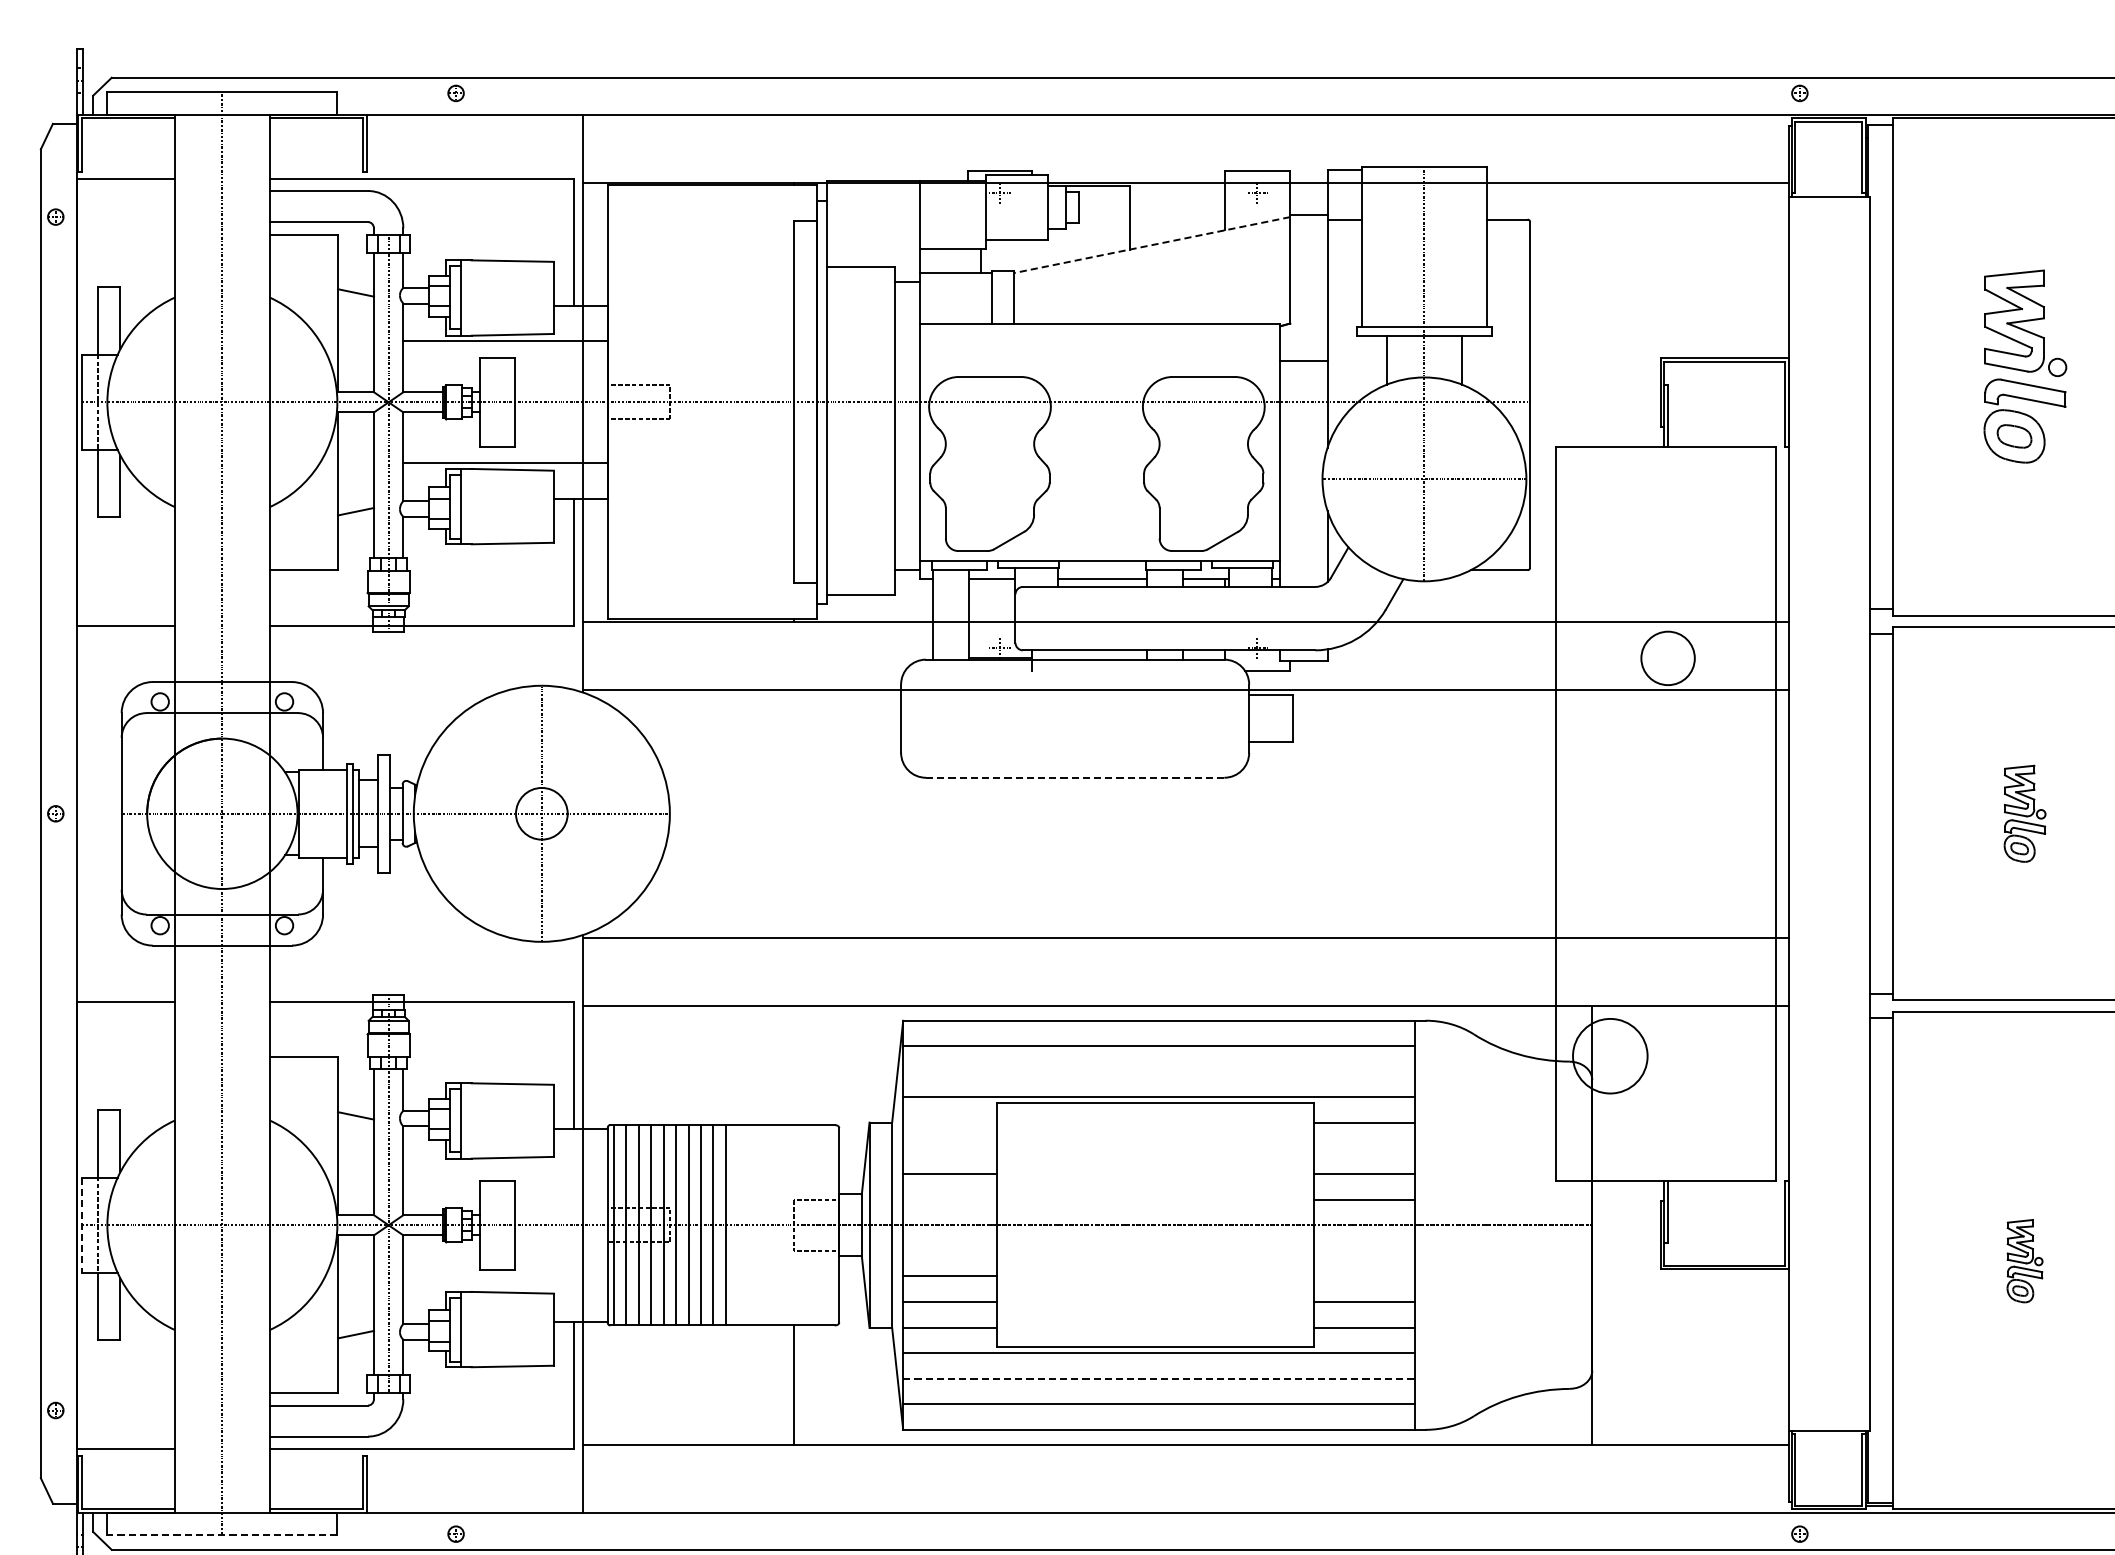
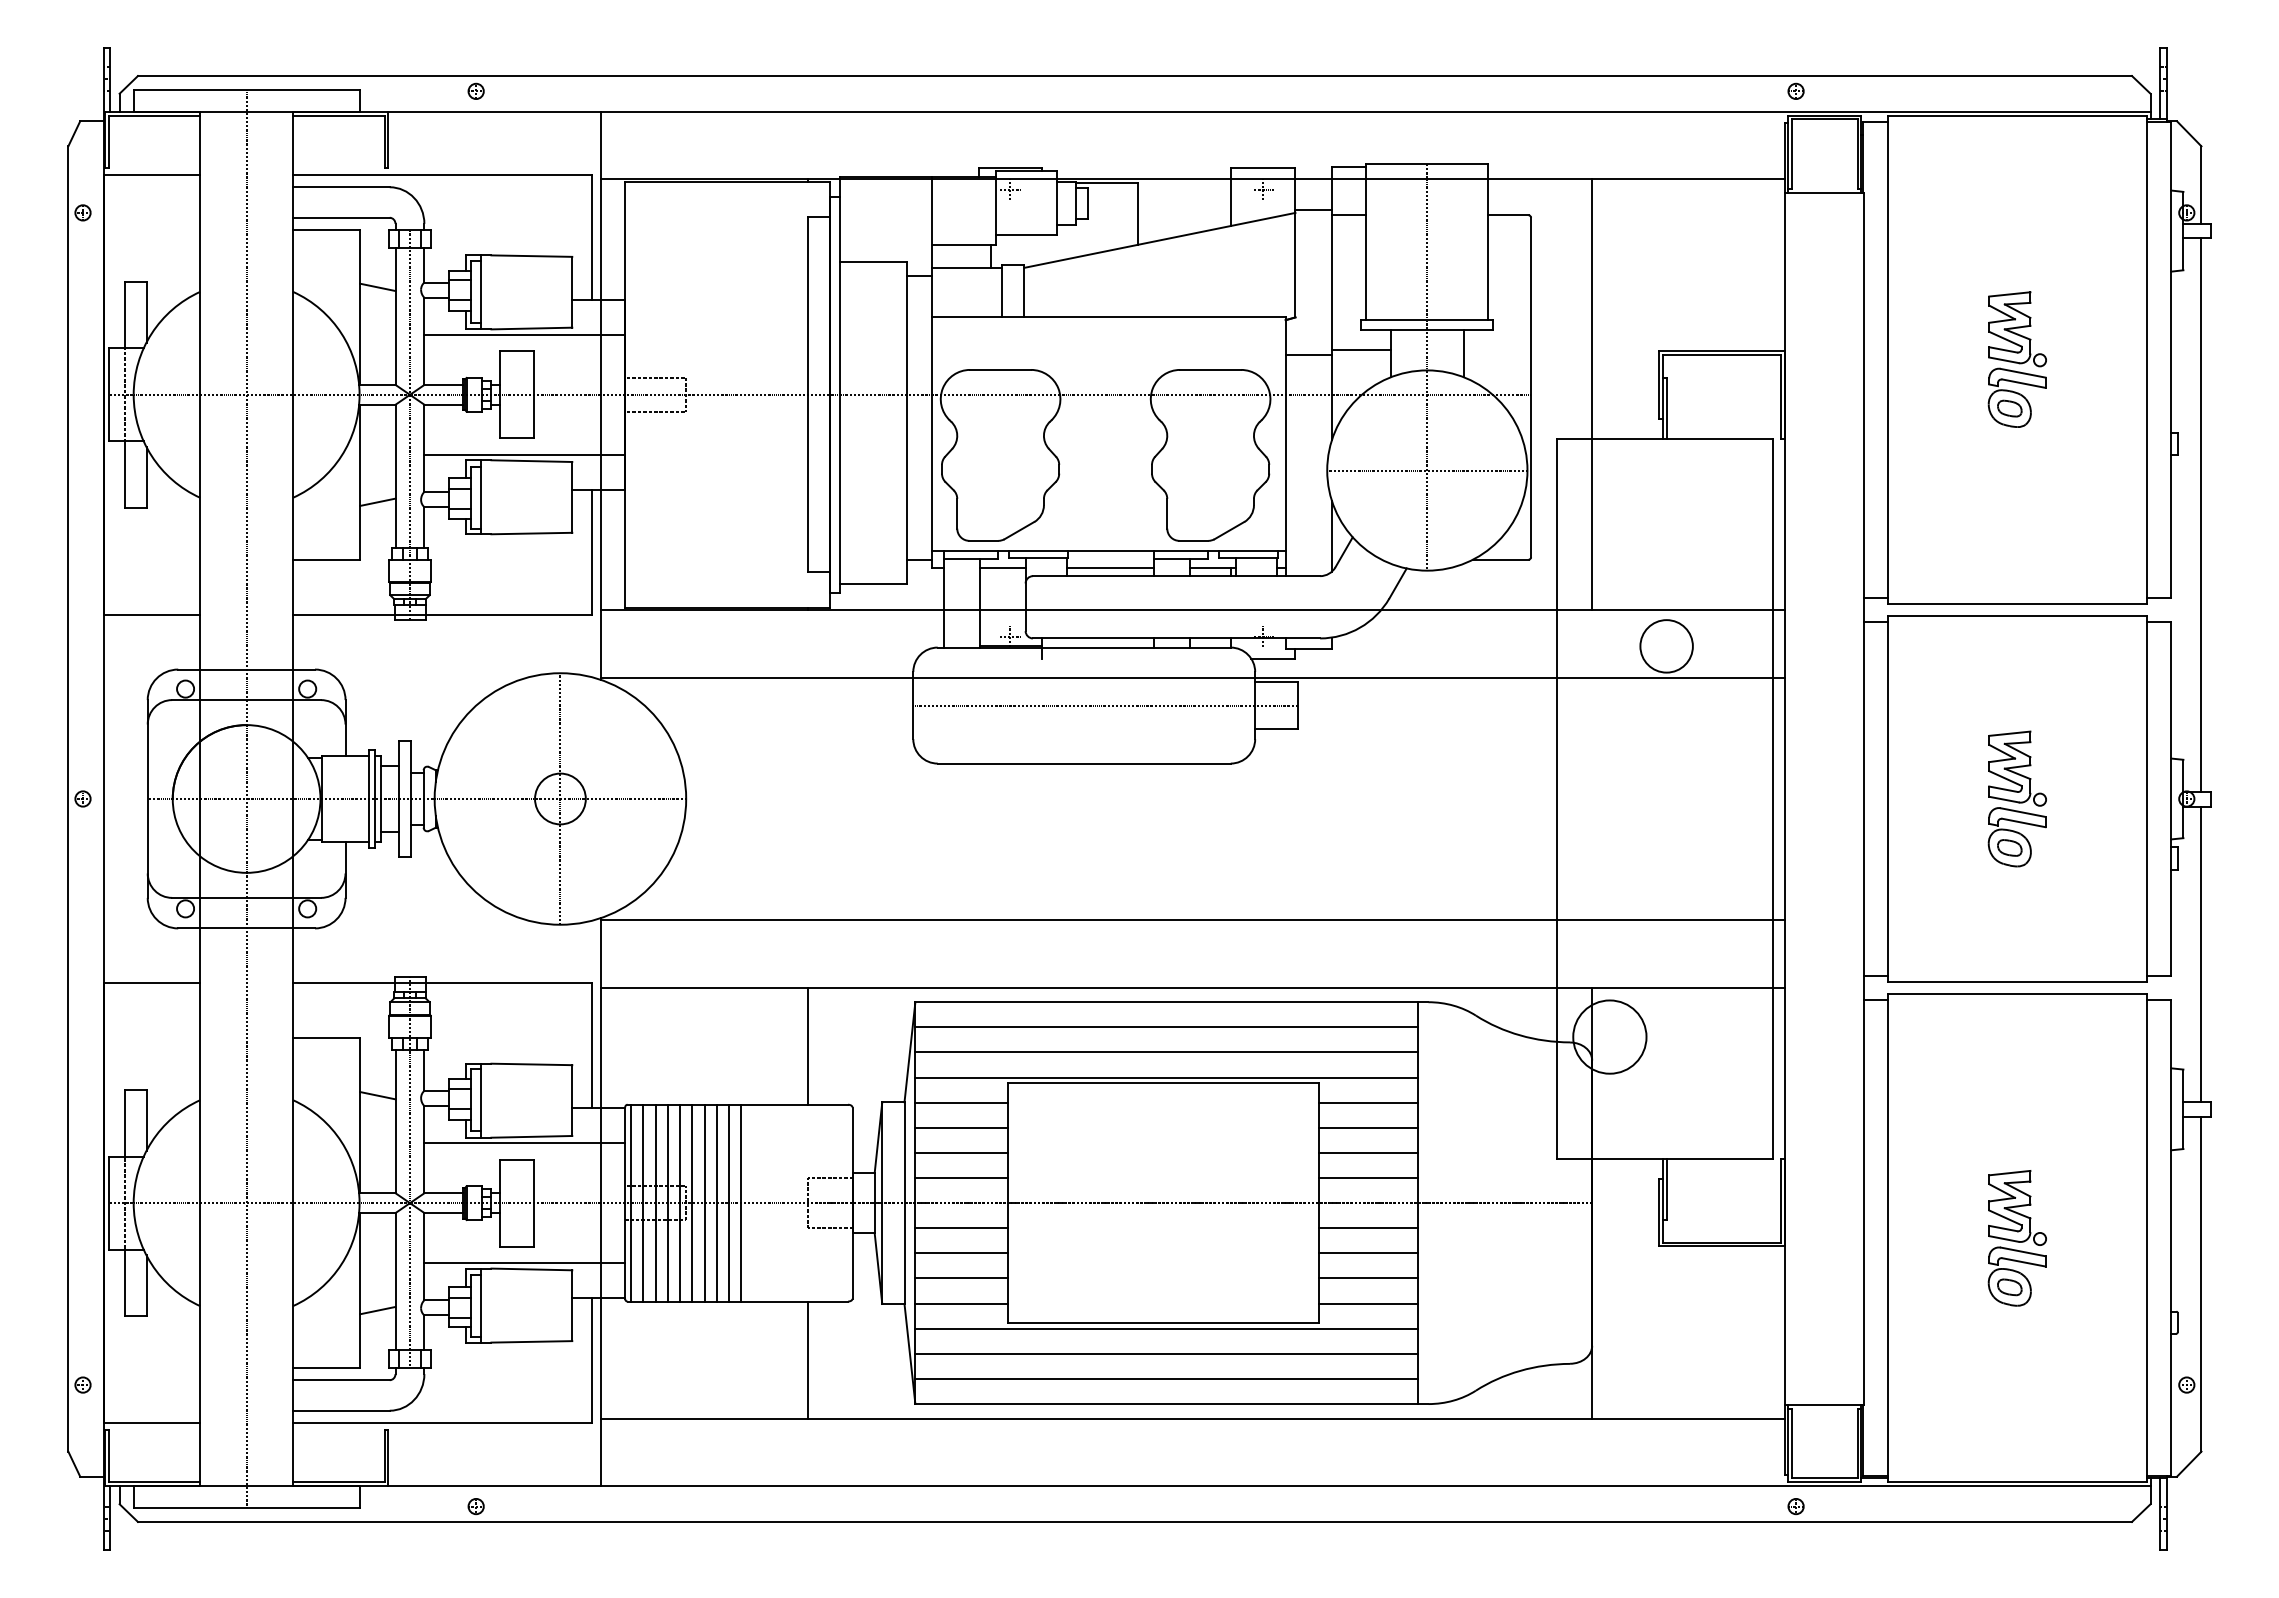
line: (1151, 245) -> (1159, 240), dashed -> solid
line: (1357, 356) -> (1361, 349), added
part: (2024, 366) -> (2016, 359), size x0.71
line: (1592, 401) -> (1592, 394), added
line: (1096, 718) -> (1105, 705), added
line: (1075, 777) -> (1084, 763), dashed -> solid
part: (2024, 813) -> (2016, 798), size x1.43
line: (794, 1064) -> (808, 1045), added
line: (1158, 1071) -> (1166, 1052), added
line: (950, 1122) -> (961, 1102), added
line: (950, 1148) -> (961, 1127), added
line: (1363, 1148) -> (1367, 1127), added
line: (505, 1164) -> (524, 1143), added
line: (950, 1200) -> (961, 1178), added
line: (81, 1225) -> (108, 1203), dashed -> solid
line: (950, 1251) -> (961, 1228), added
line: (1363, 1251) -> (1367, 1228), added
part: (2024, 1261) -> (2016, 1238), size x1.67
line: (1363, 1276) -> (1367, 1253), added
line: (505, 1285) -> (524, 1262), added
line: (1158, 1378) -> (1166, 1353), dashed -> solid
line: (222, 1535) -> (246, 1507), dashed -> solid

